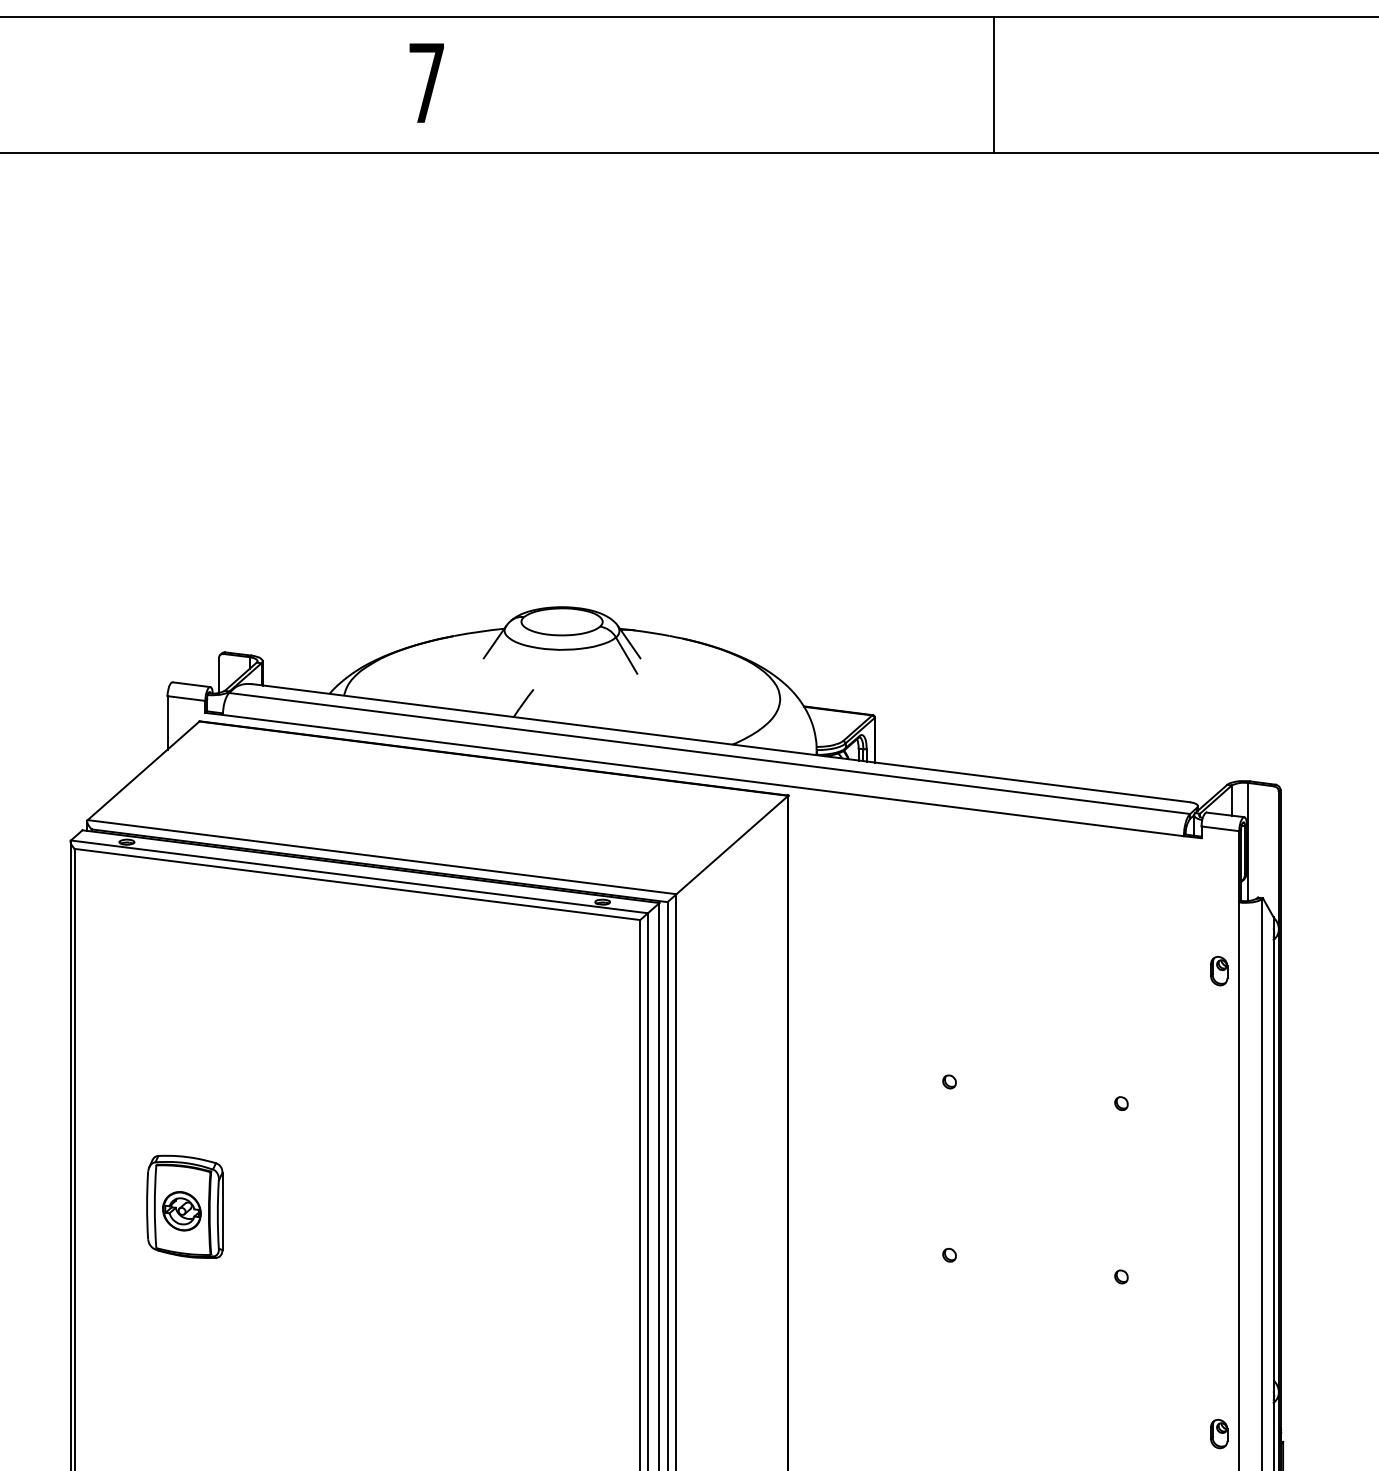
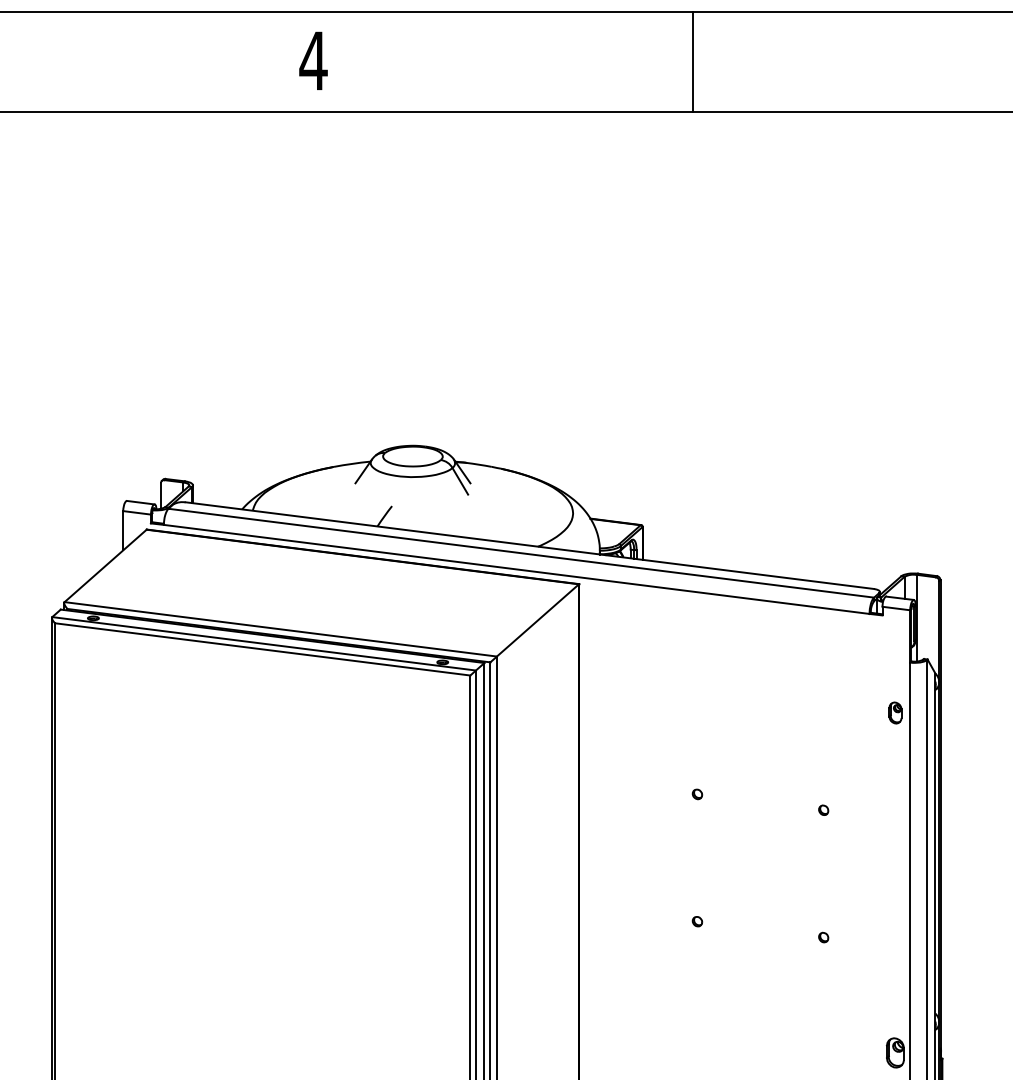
text: (426, 82) -> (313, 60), 7 -> 4
line: (994, 84) -> (693, 61), moved
part: (184, 1206) -> (135, 885), removed
part: (1219, 1433) -> (895, 1052), size x1.4

